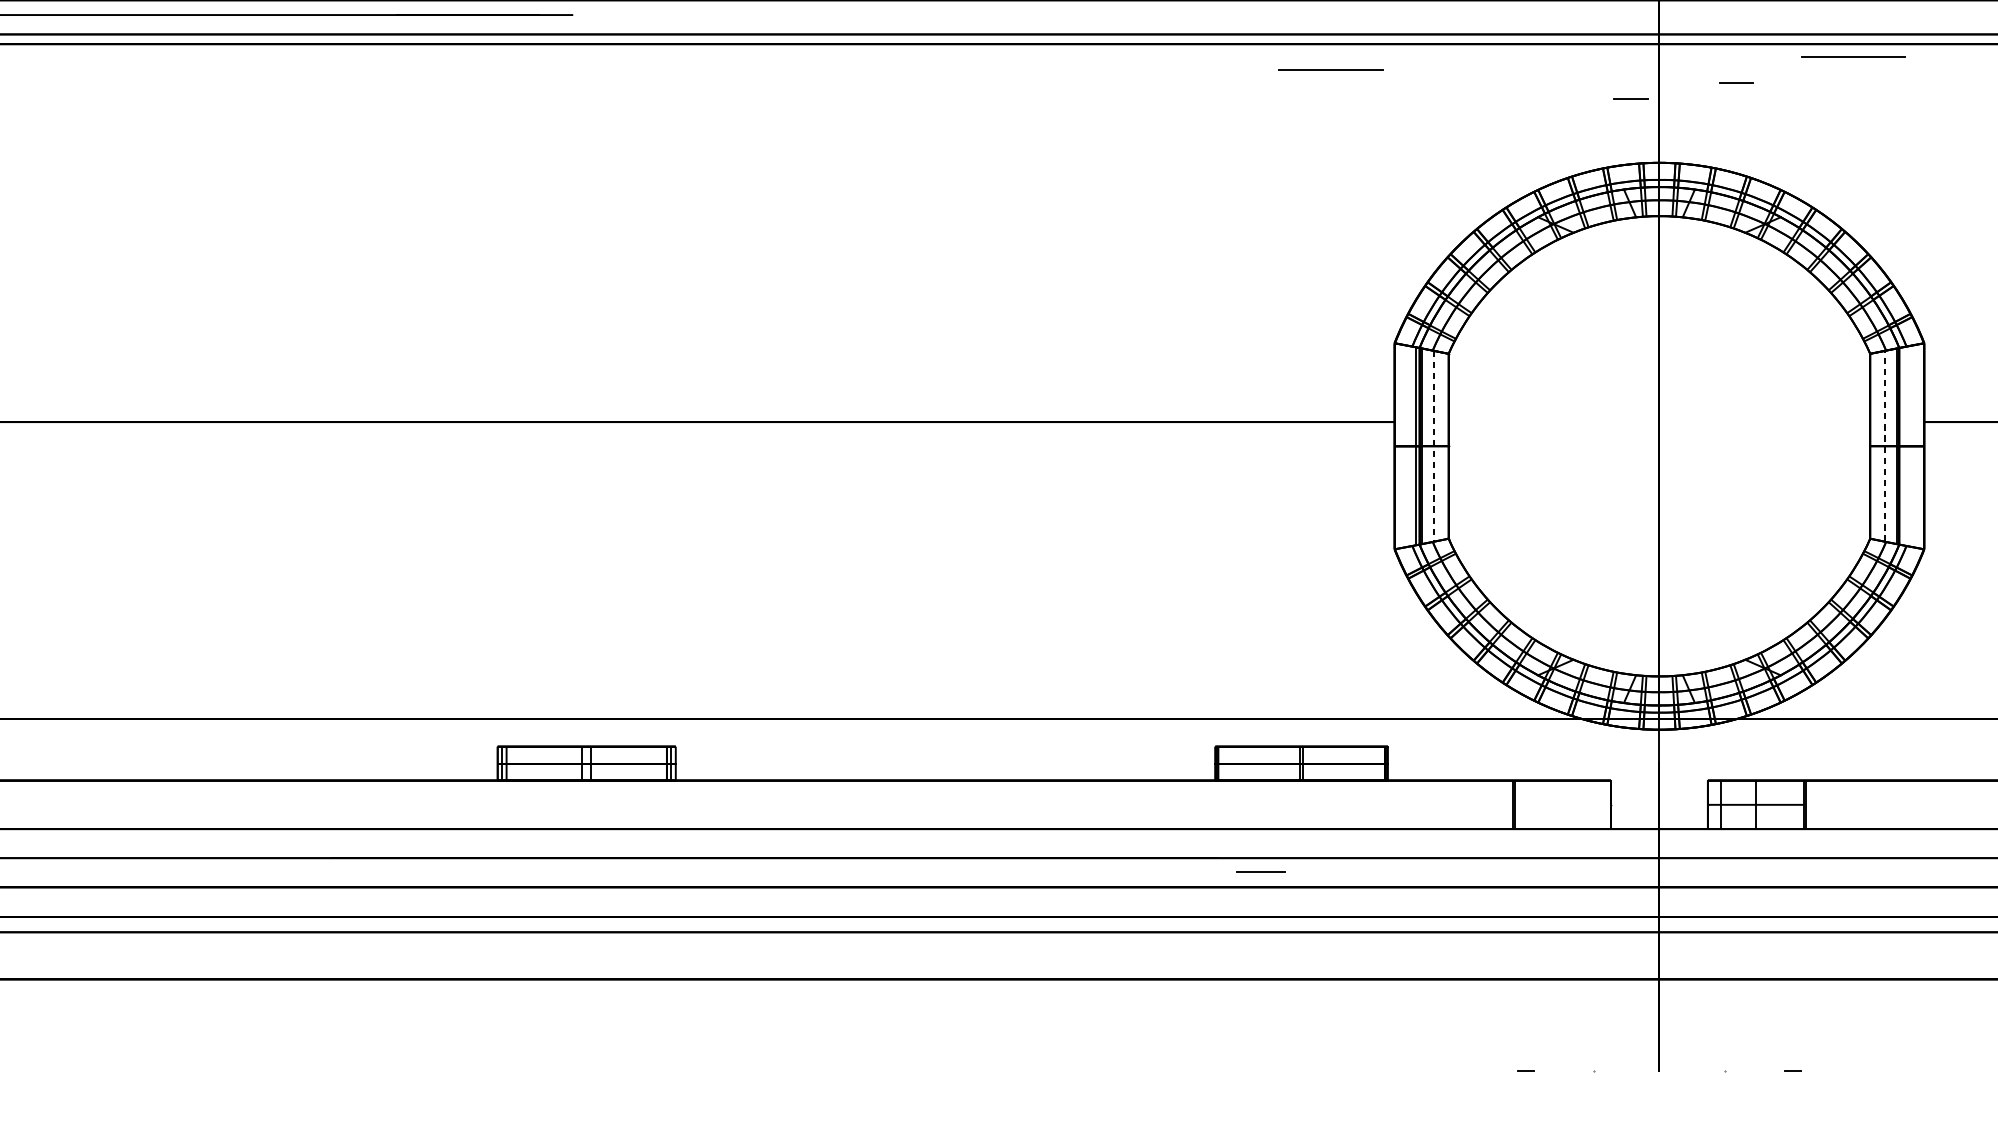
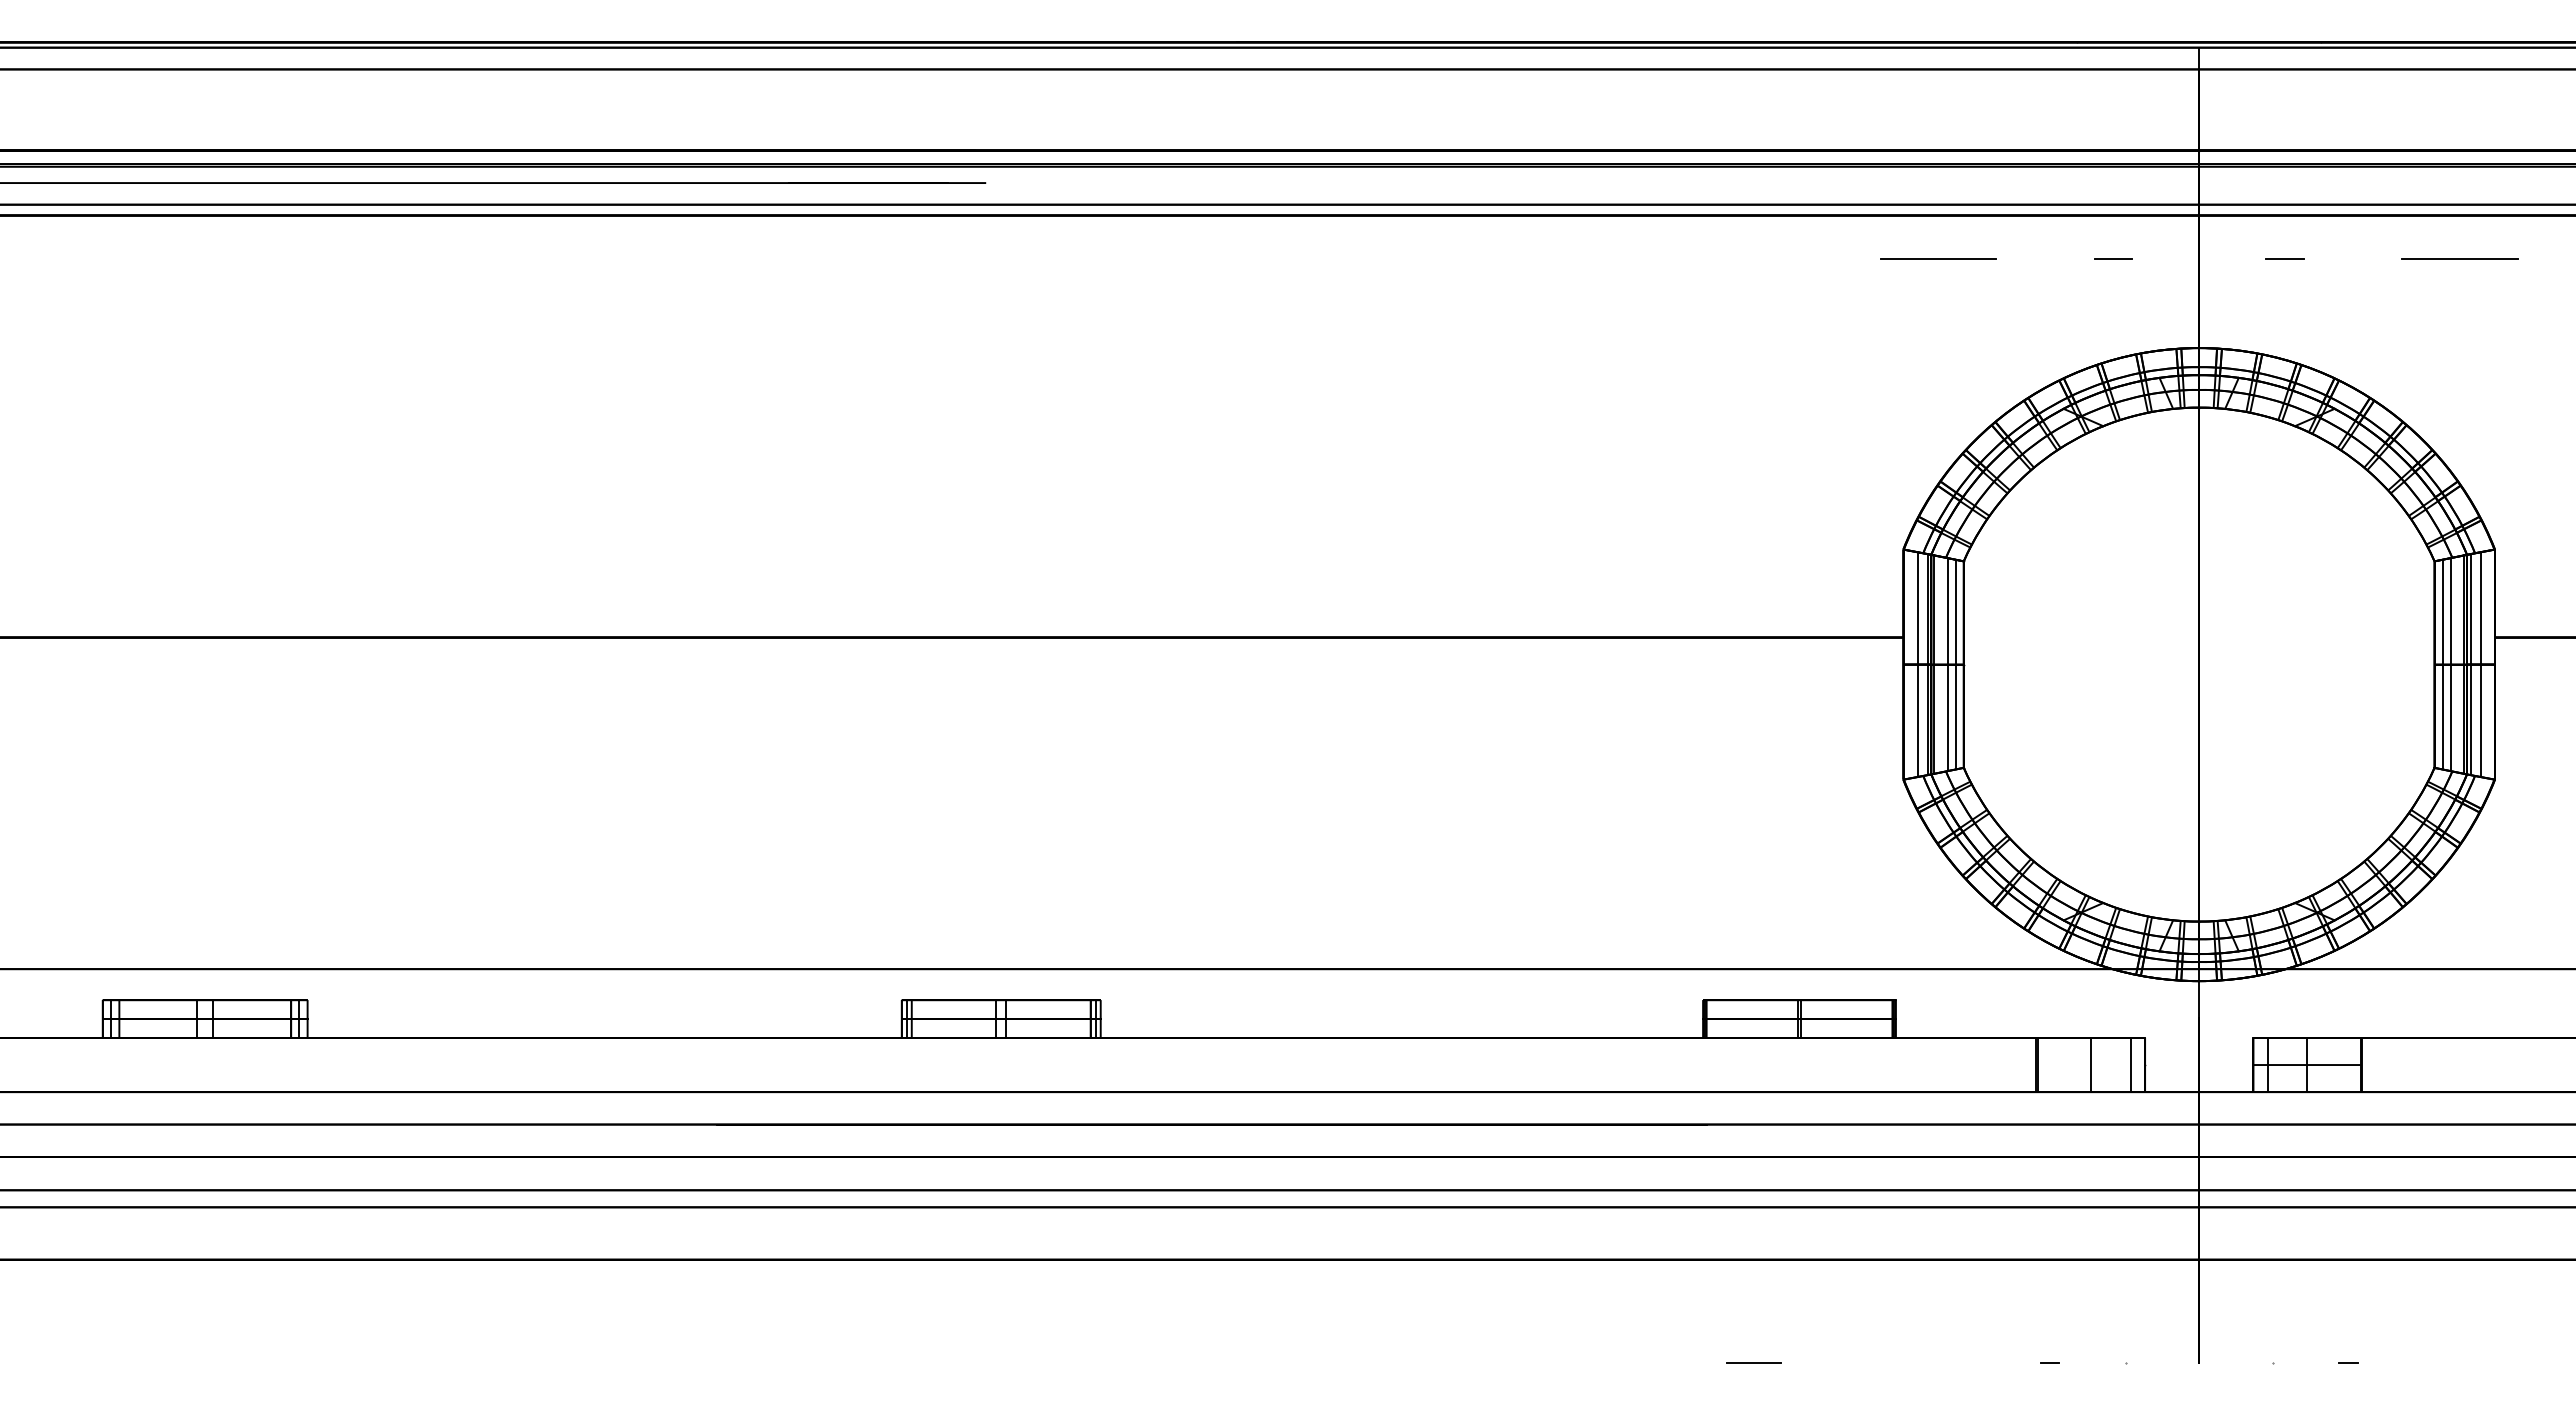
line: (1853, 56) -> (2459, 258), moved
line: (1331, 70) -> (1938, 258), moved
line: (1631, 98) -> (2113, 258), moved
line: (1407, 446) -> (1917, 664), added
line: (1434, 446) -> (1947, 664), dashed -> solid
line: (1441, 446) -> (1955, 664), added
line: (1877, 446) -> (2442, 664), added
line: (1884, 446) -> (2450, 664), dashed -> solid
line: (1902, 446) -> (2470, 664), added
line: (1911, 446) -> (2480, 664), added
line: (1562, 804) -> (2090, 1064), added
line: (1597, 804) -> (2130, 1064), added
line: (1260, 871) -> (1753, 1362), moved

